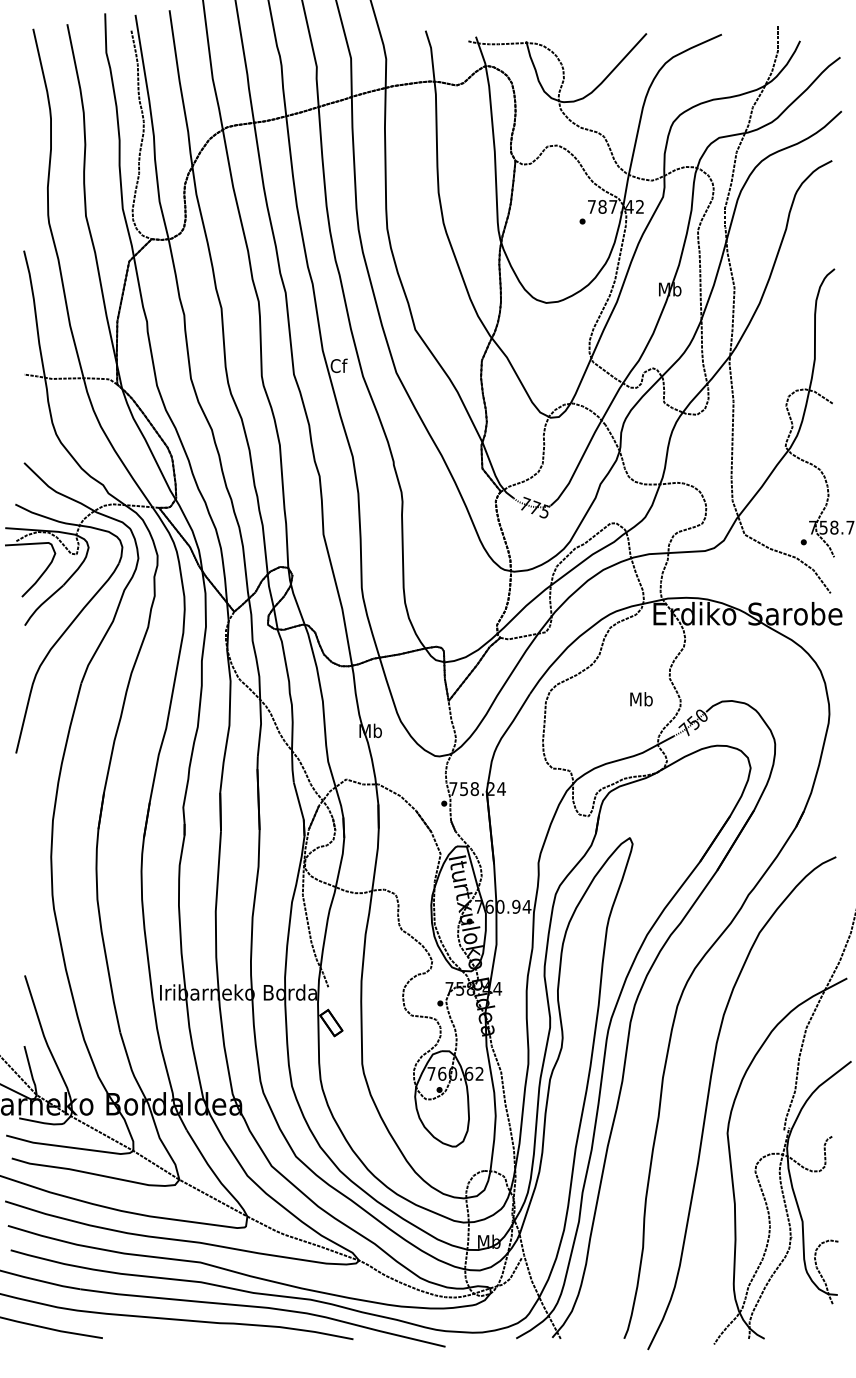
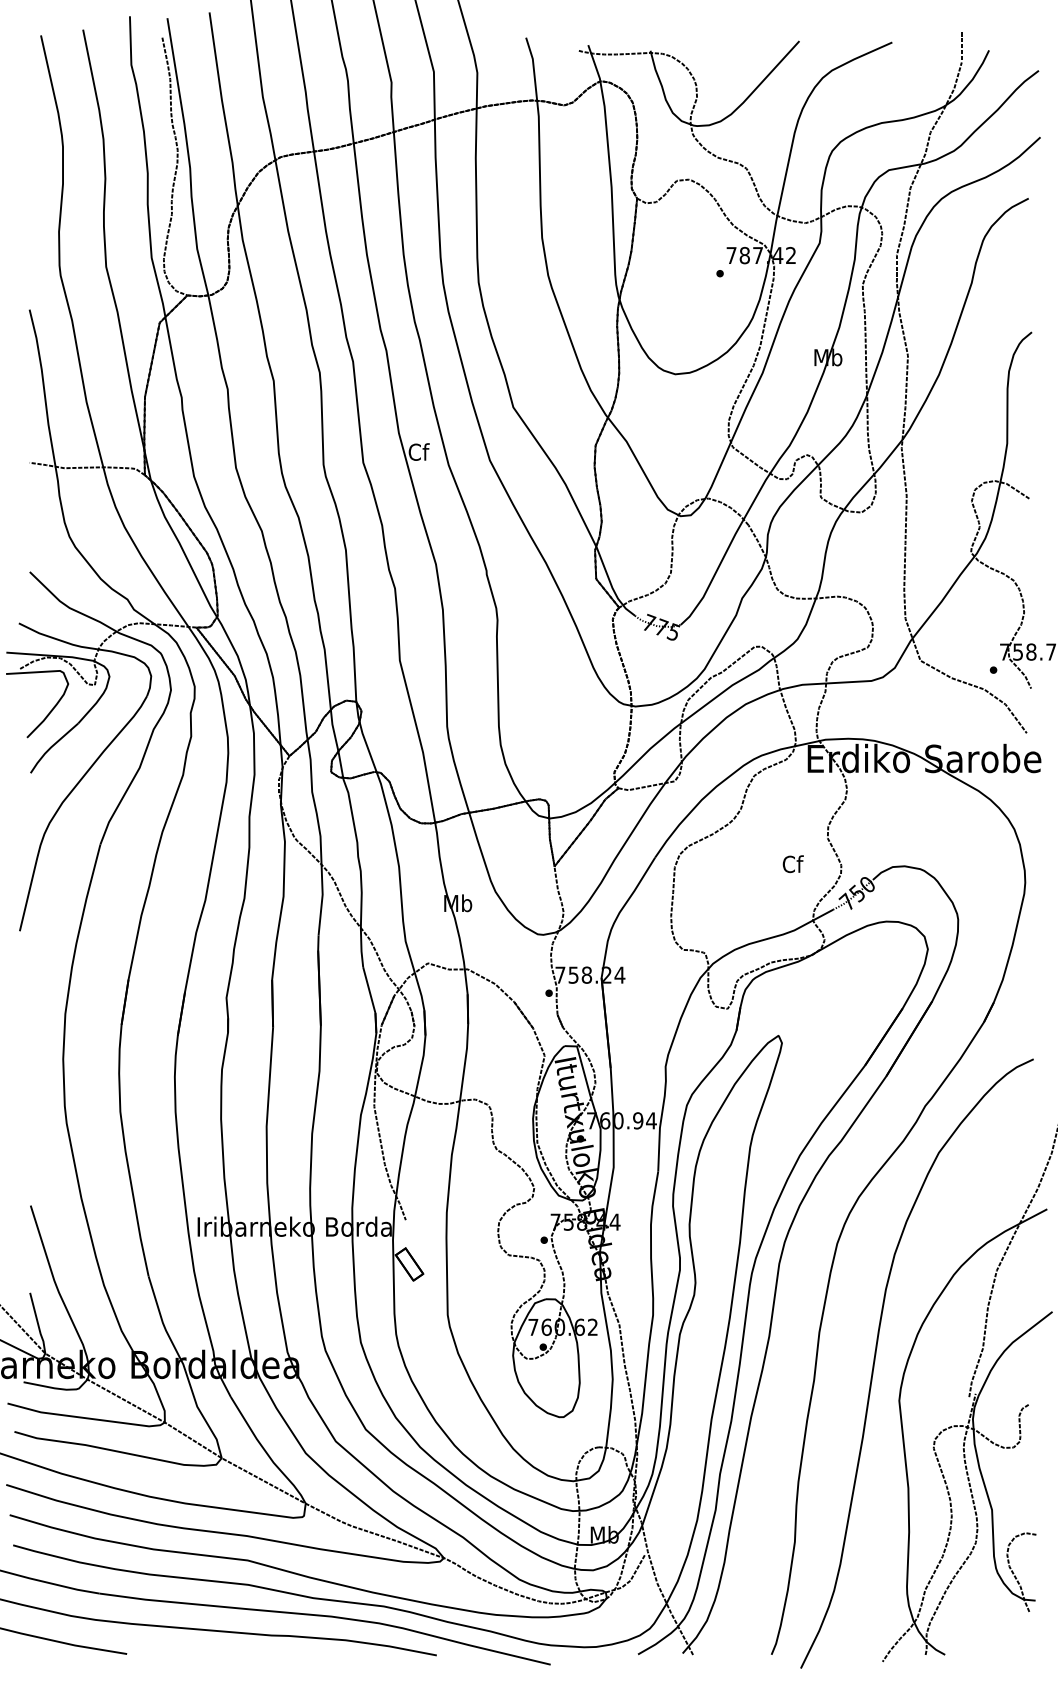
text: (641, 699) -> (792, 864), Mb -> Cf

